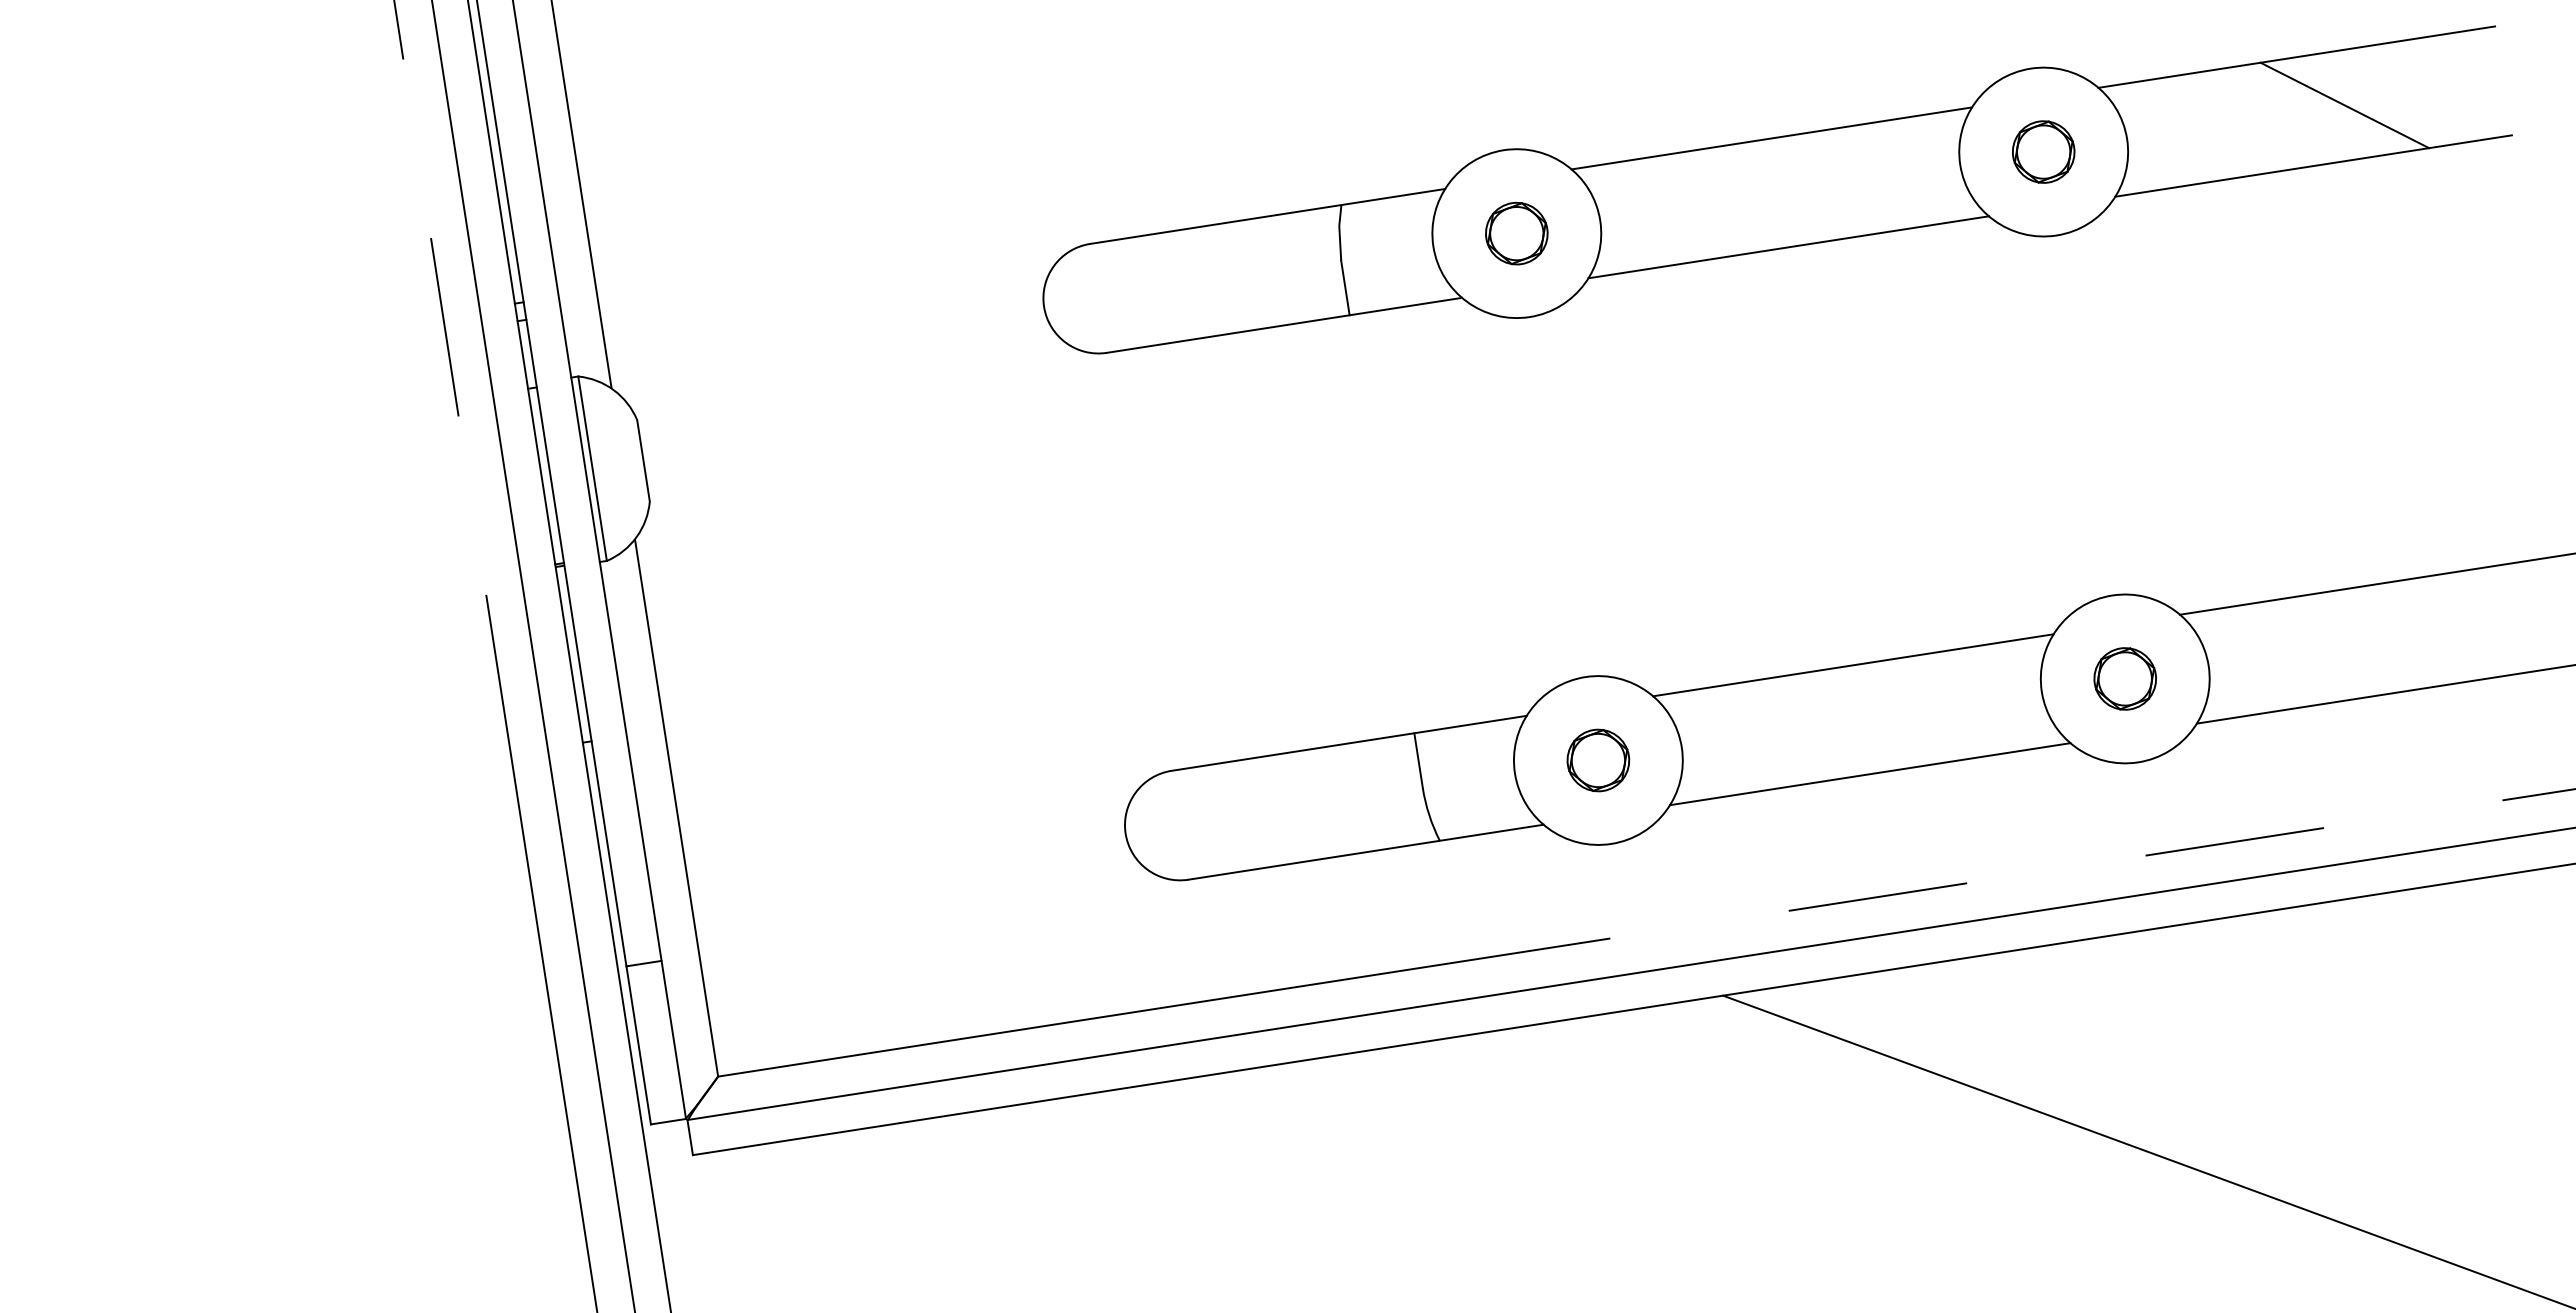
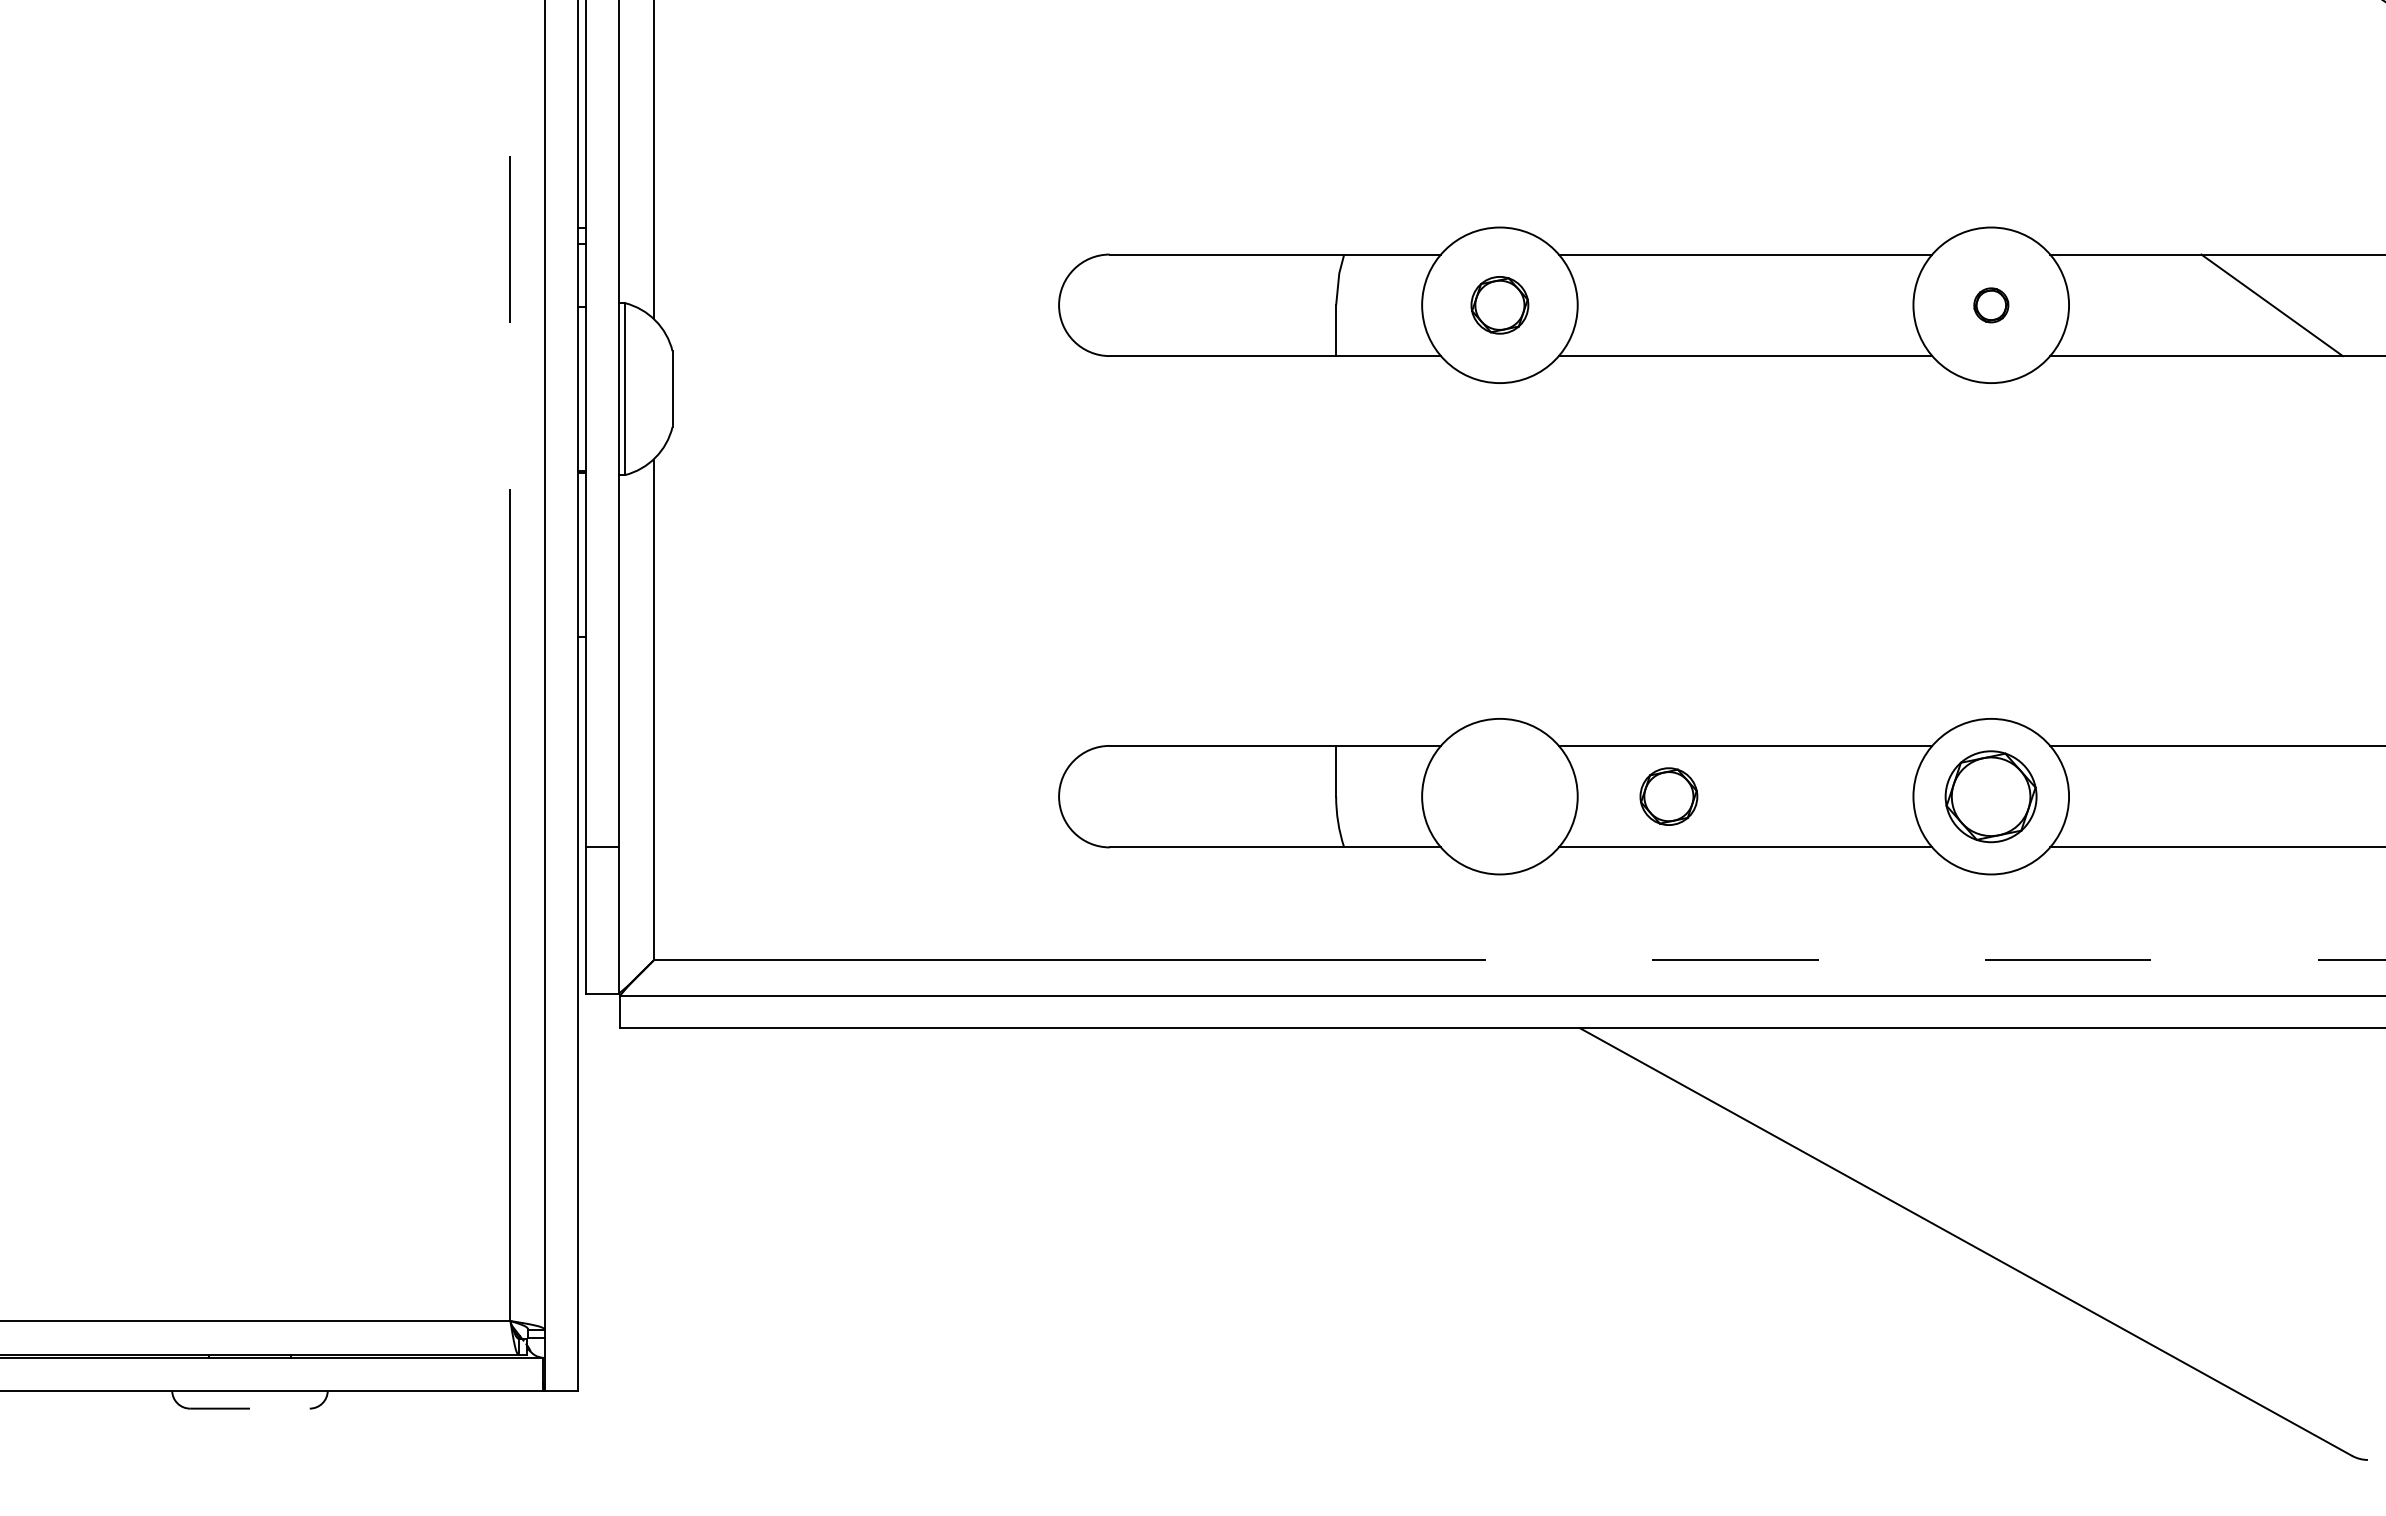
part: (2043, 152) -> (1991, 305), size x0.6
part: (2125, 678) -> (1991, 796), size x1.6
part: (1597, 760) -> (1668, 796), moved

